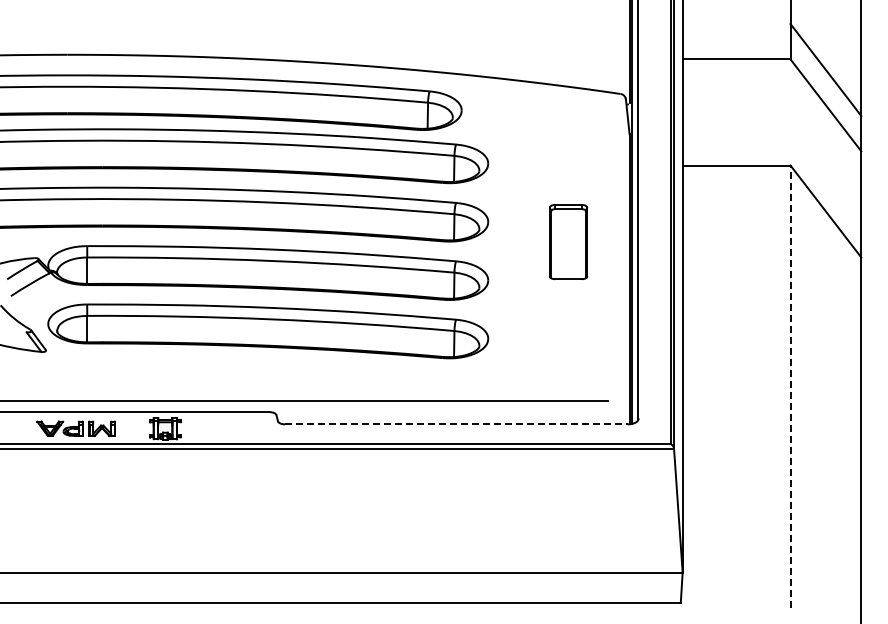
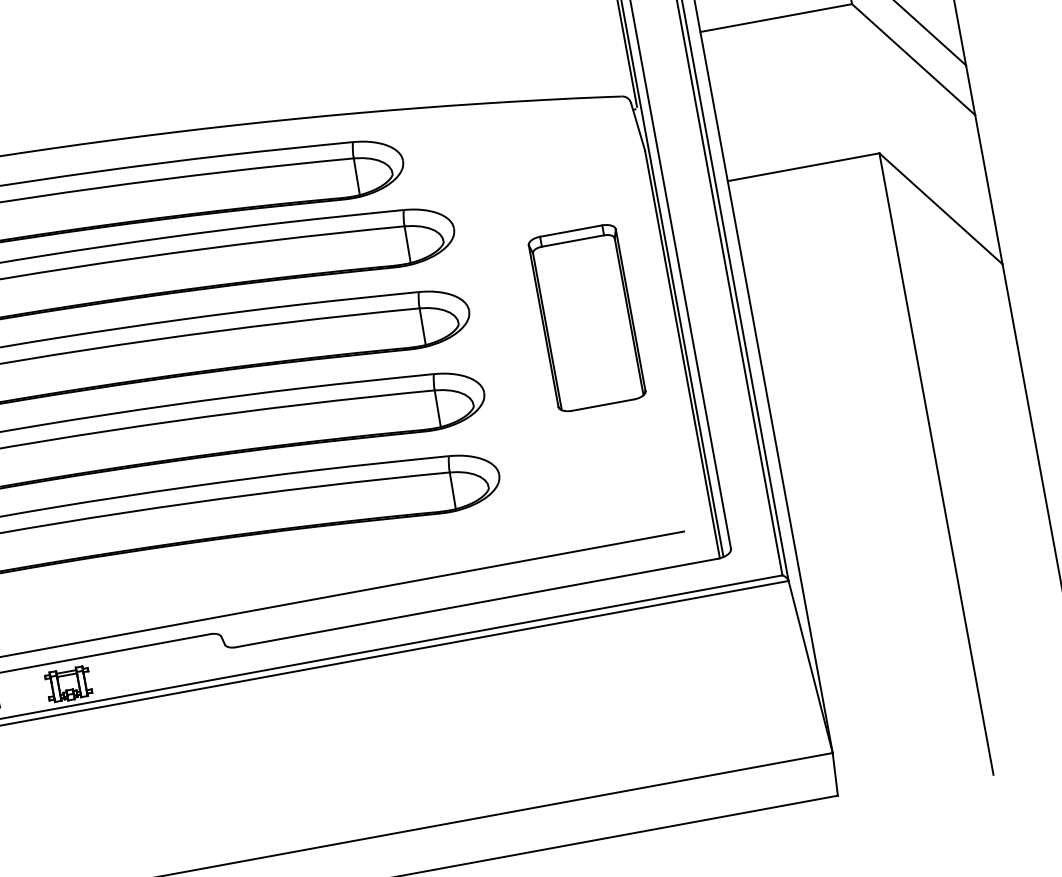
part: (568, 241) -> (586, 317), size x1.67
line: (790, 386) -> (936, 463), dashed -> solid
line: (456, 424) -> (476, 603), dashed -> solid

